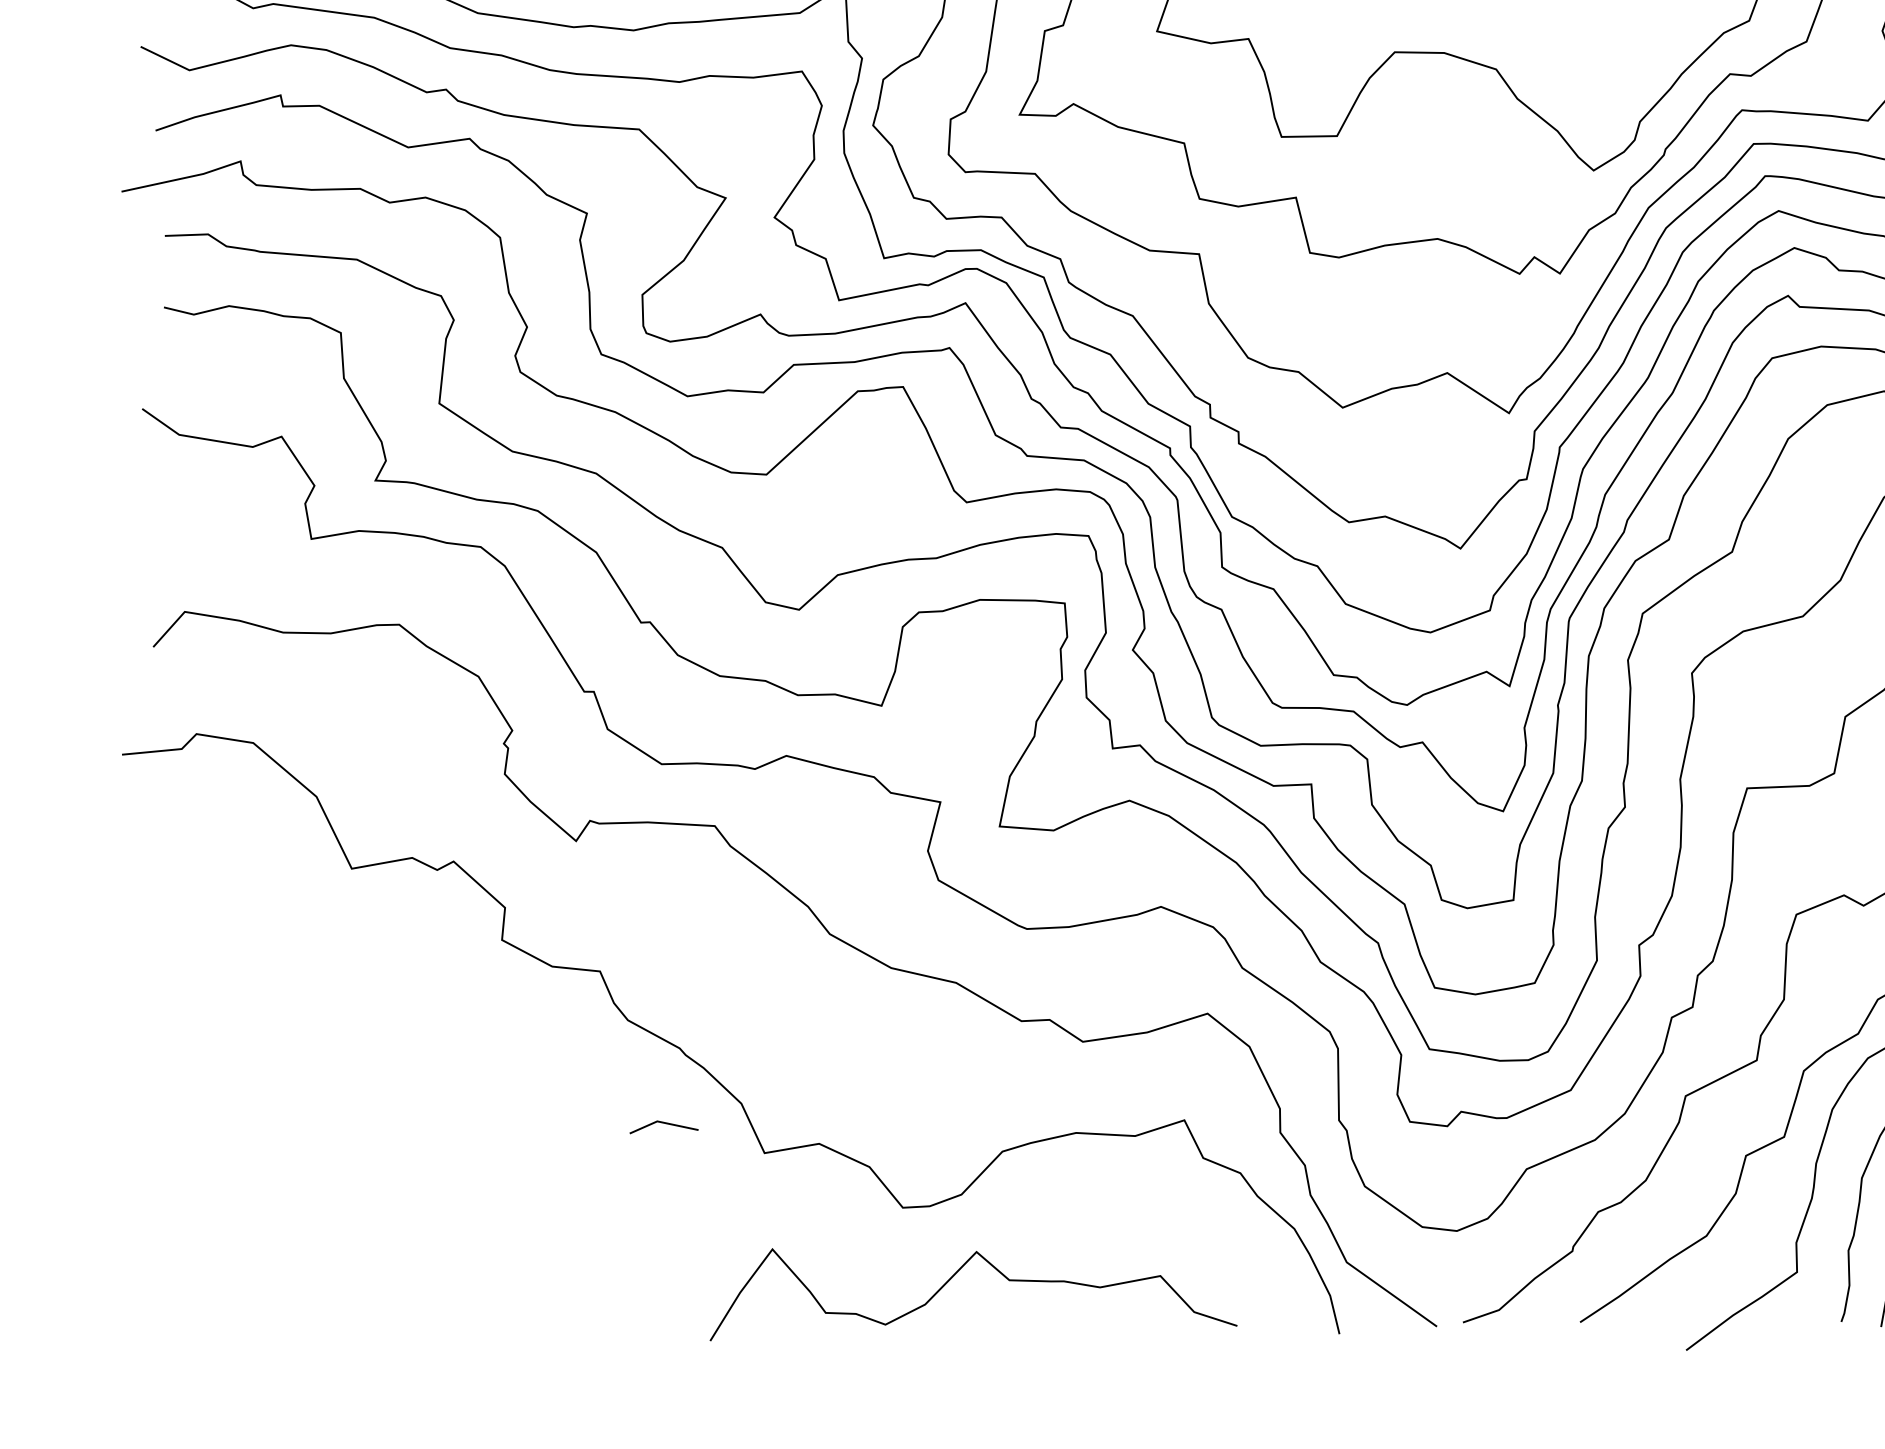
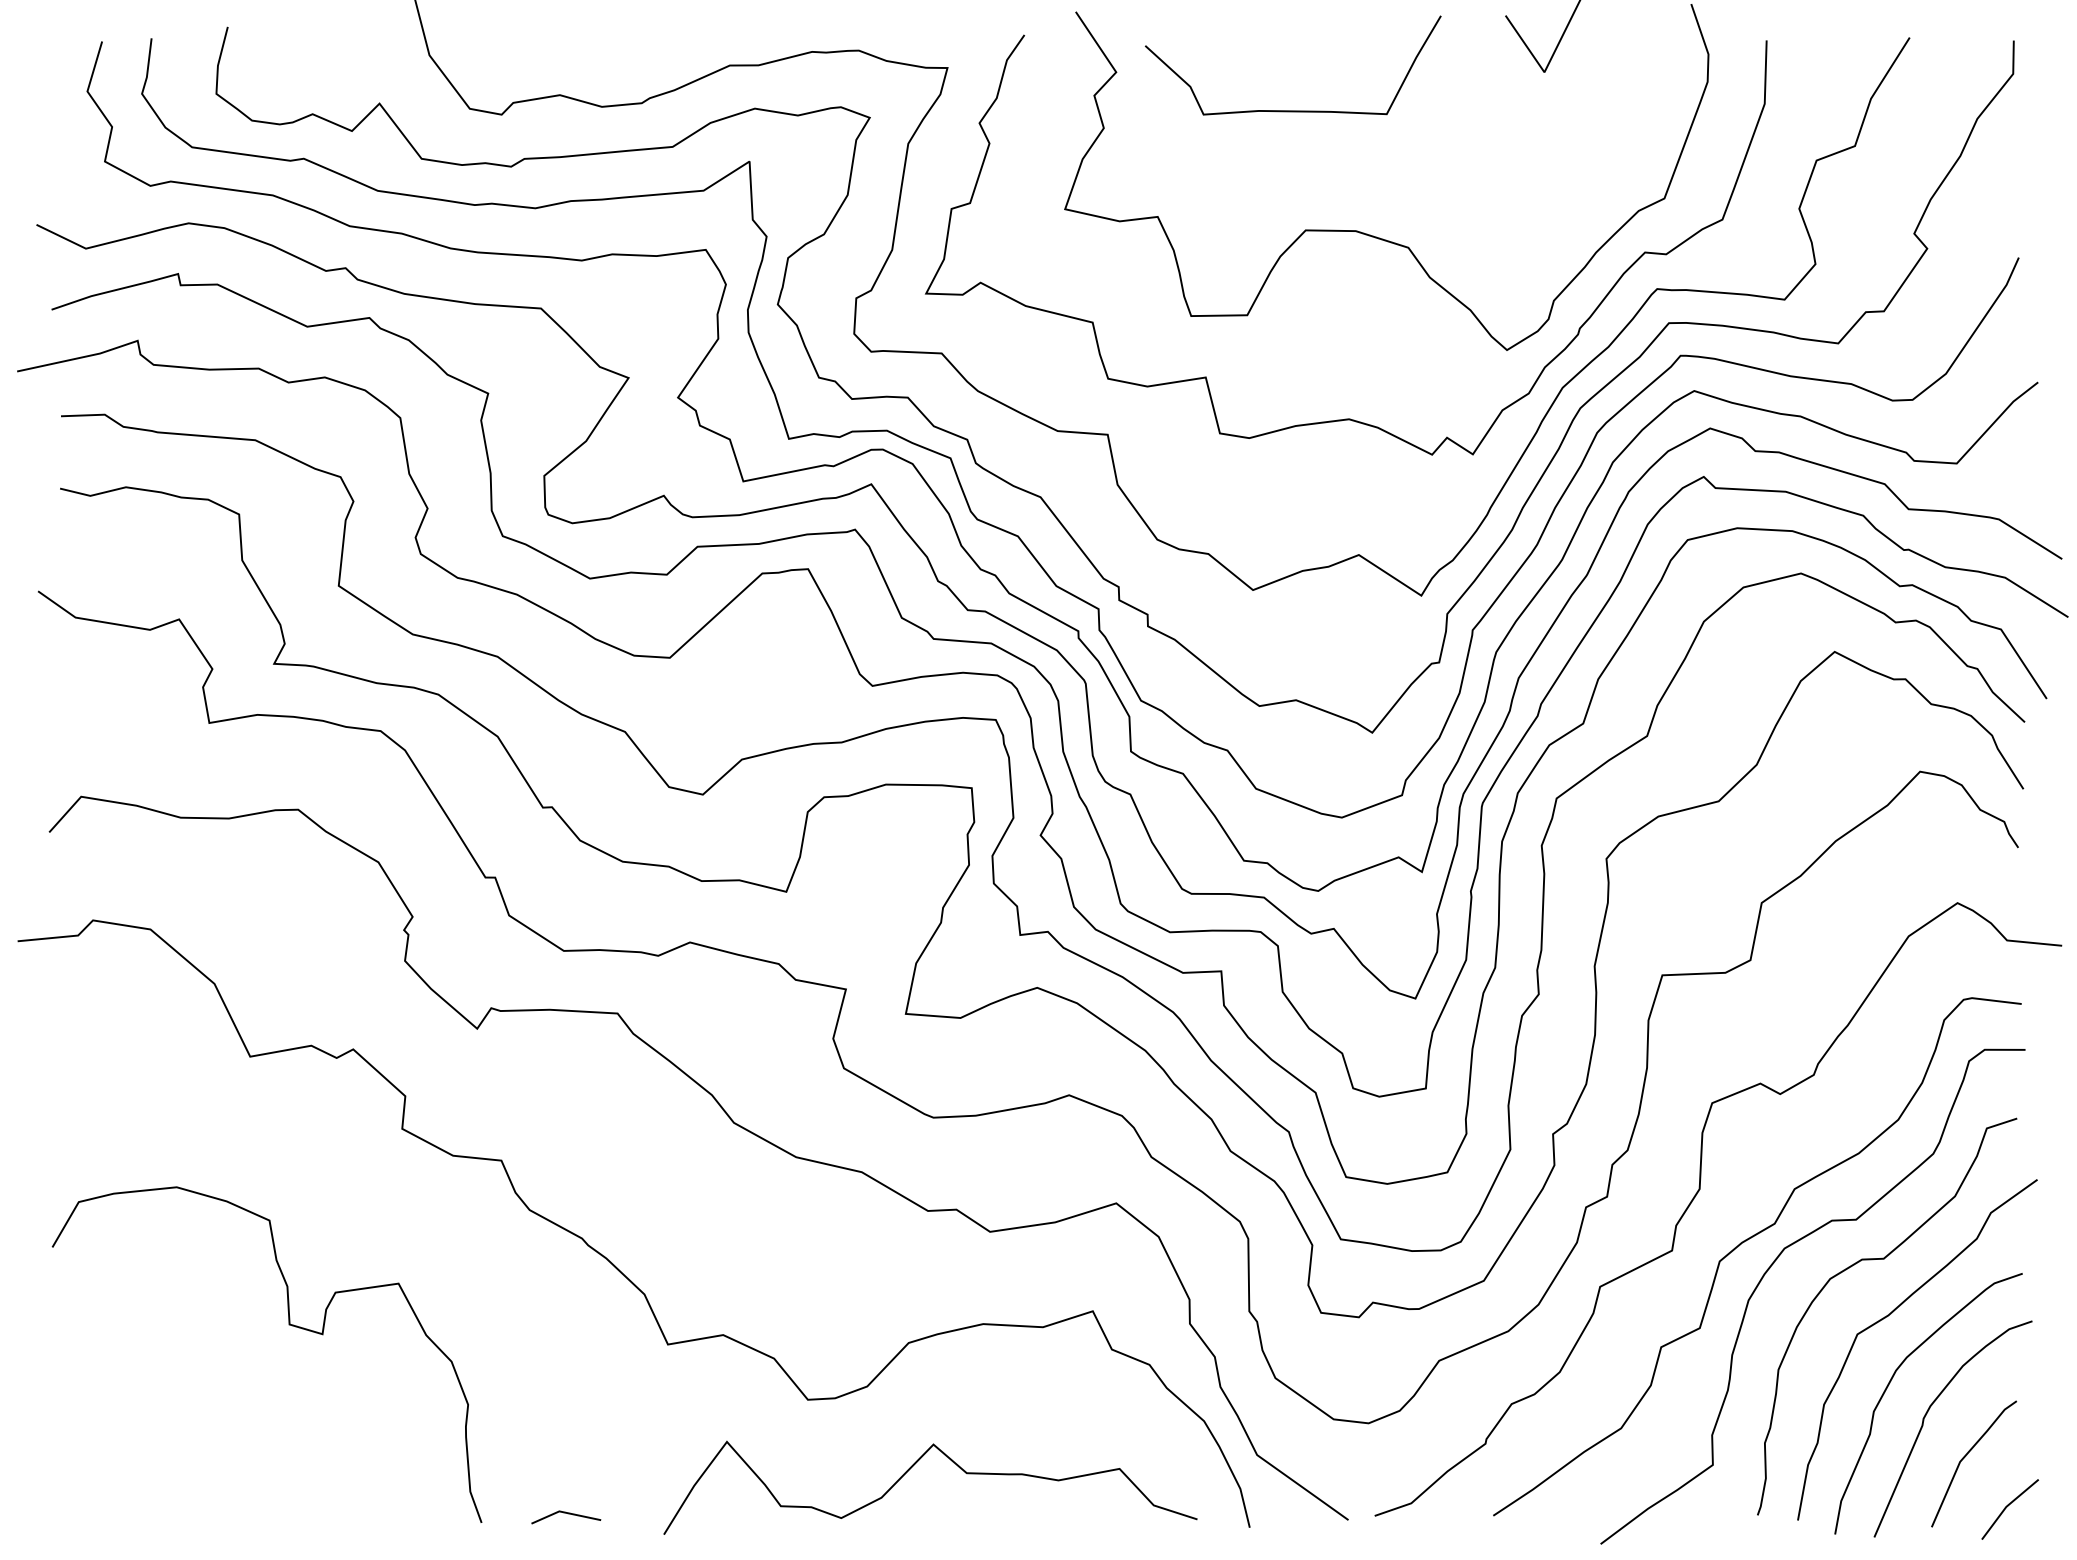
line: (666, 1124) -> (568, 1514), moved
curve: (390, 1134) -> (289, 1325), added
curve: (954, 1275) -> (911, 1468), moved

